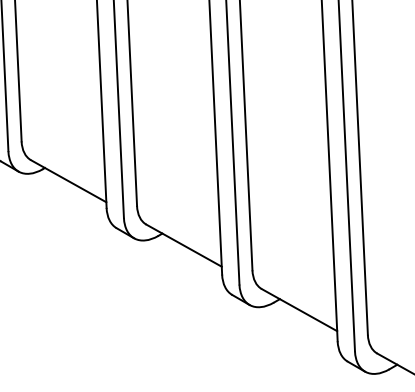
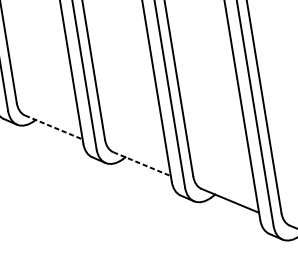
line: (69, 181) -> (54, 127), solid -> dashed
line: (184, 245) -> (142, 164), solid -> dashed

